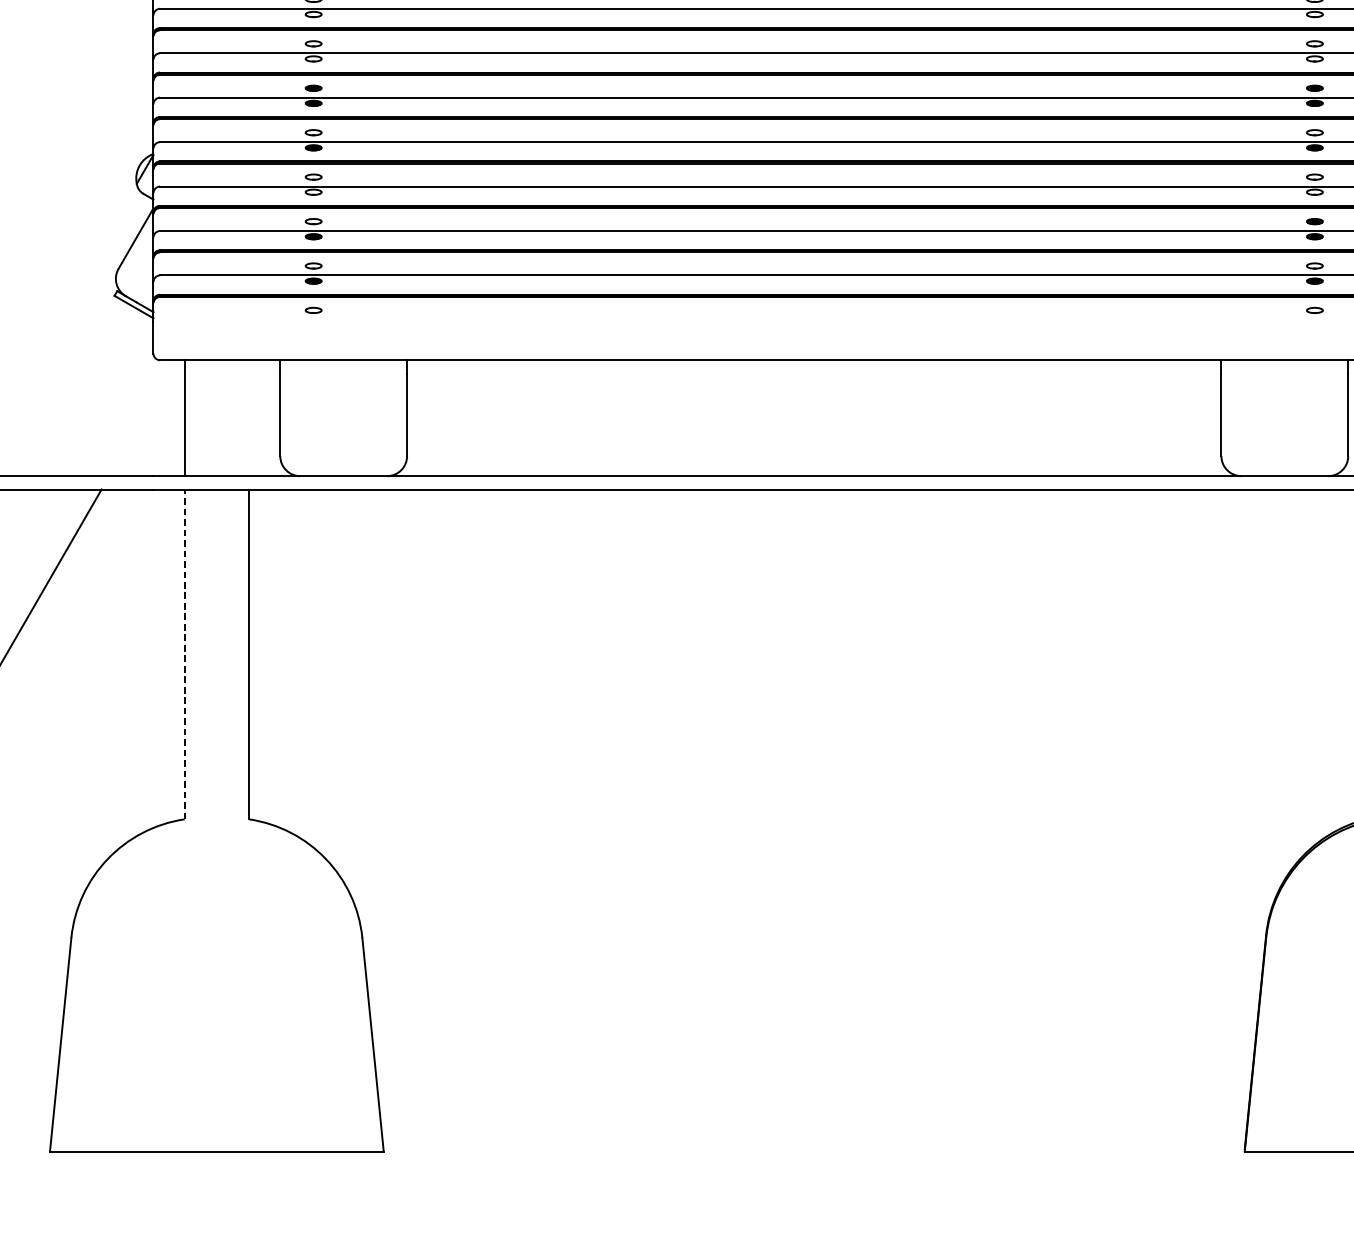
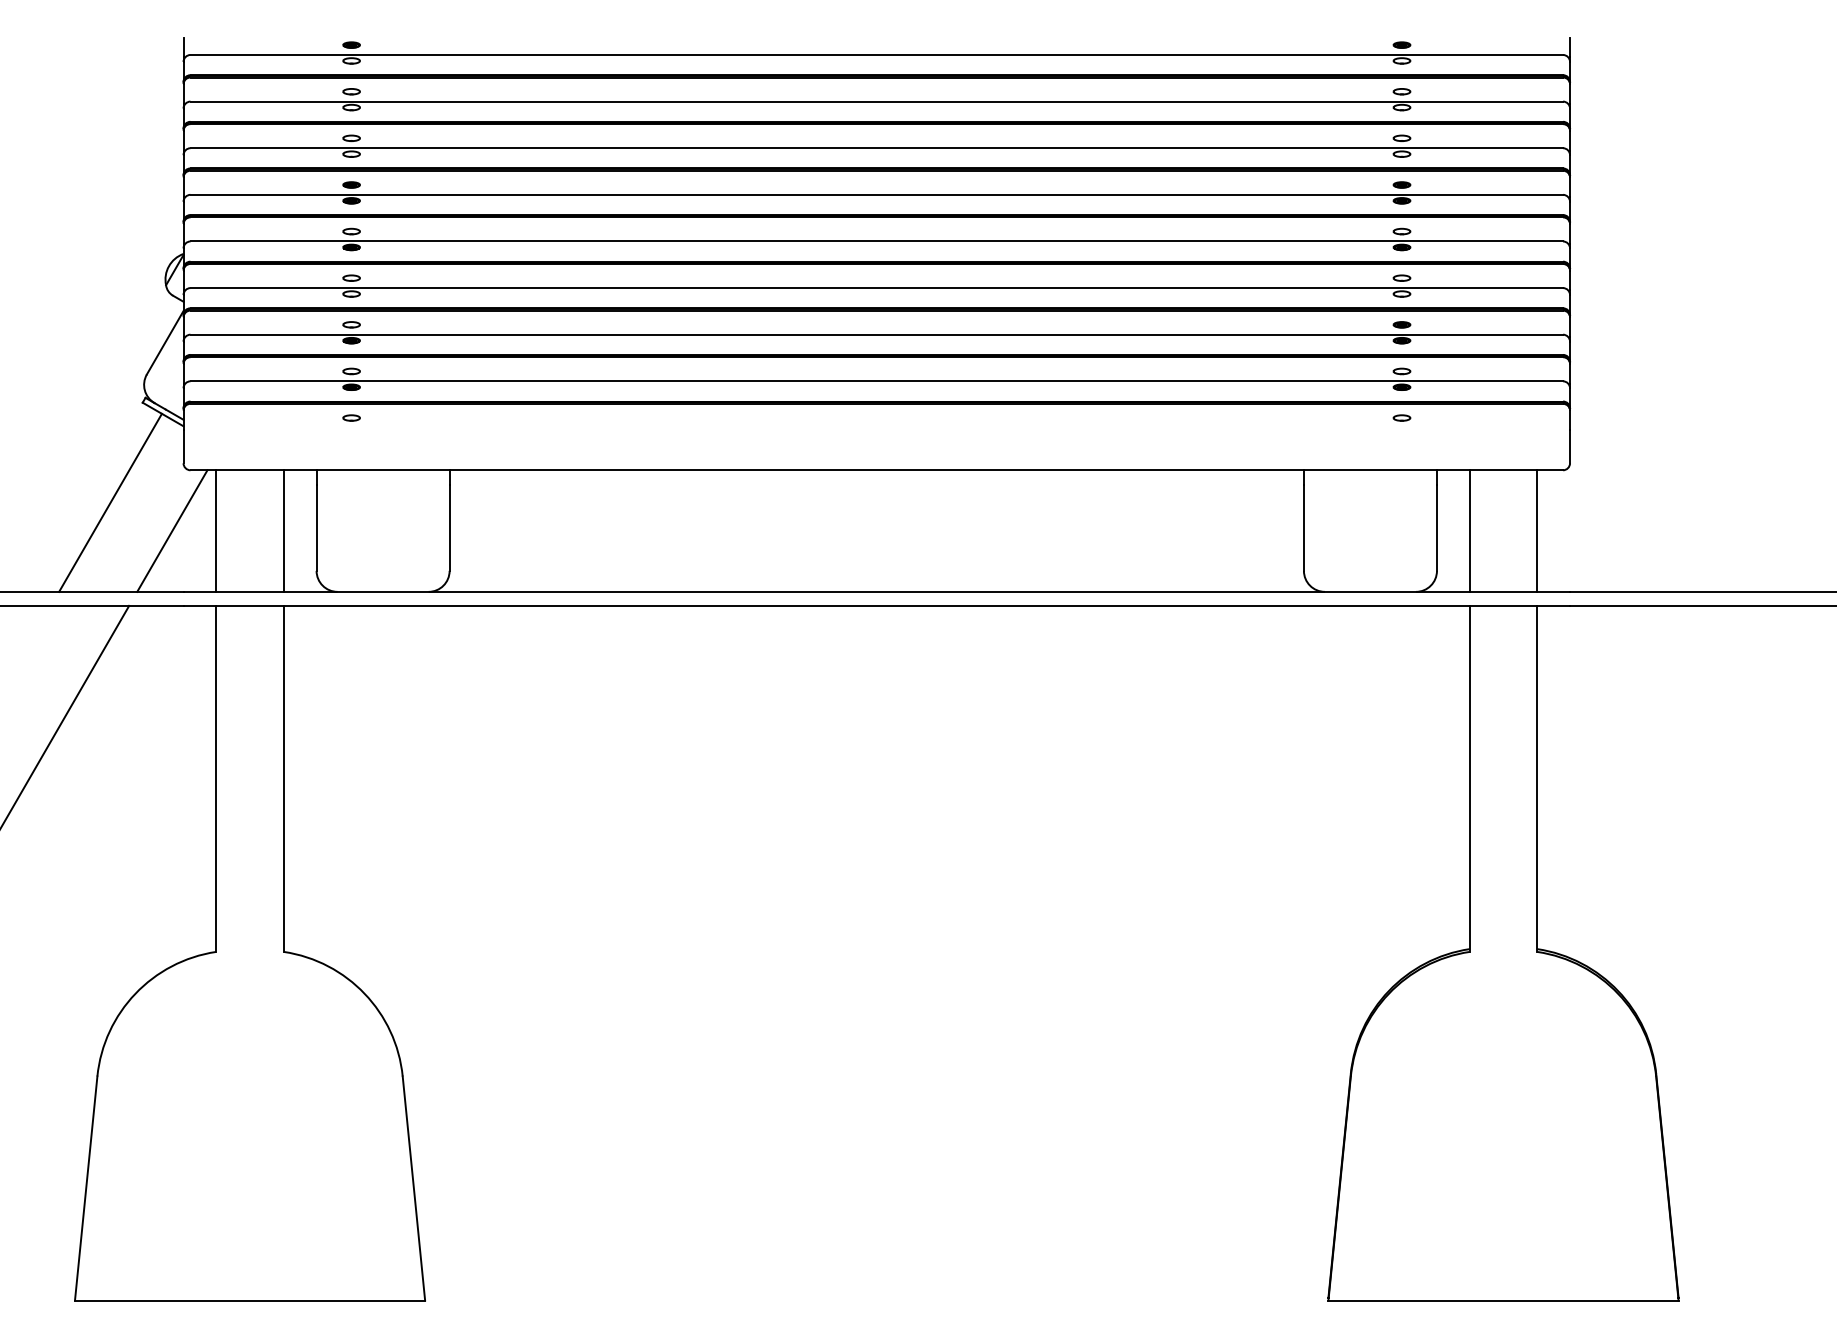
line: (83, 390) -> (110, 502), added
line: (142, 417) -> (172, 530), added
line: (248, 417) -> (283, 530), added
line: (184, 654) -> (216, 778), dashed -> solid

